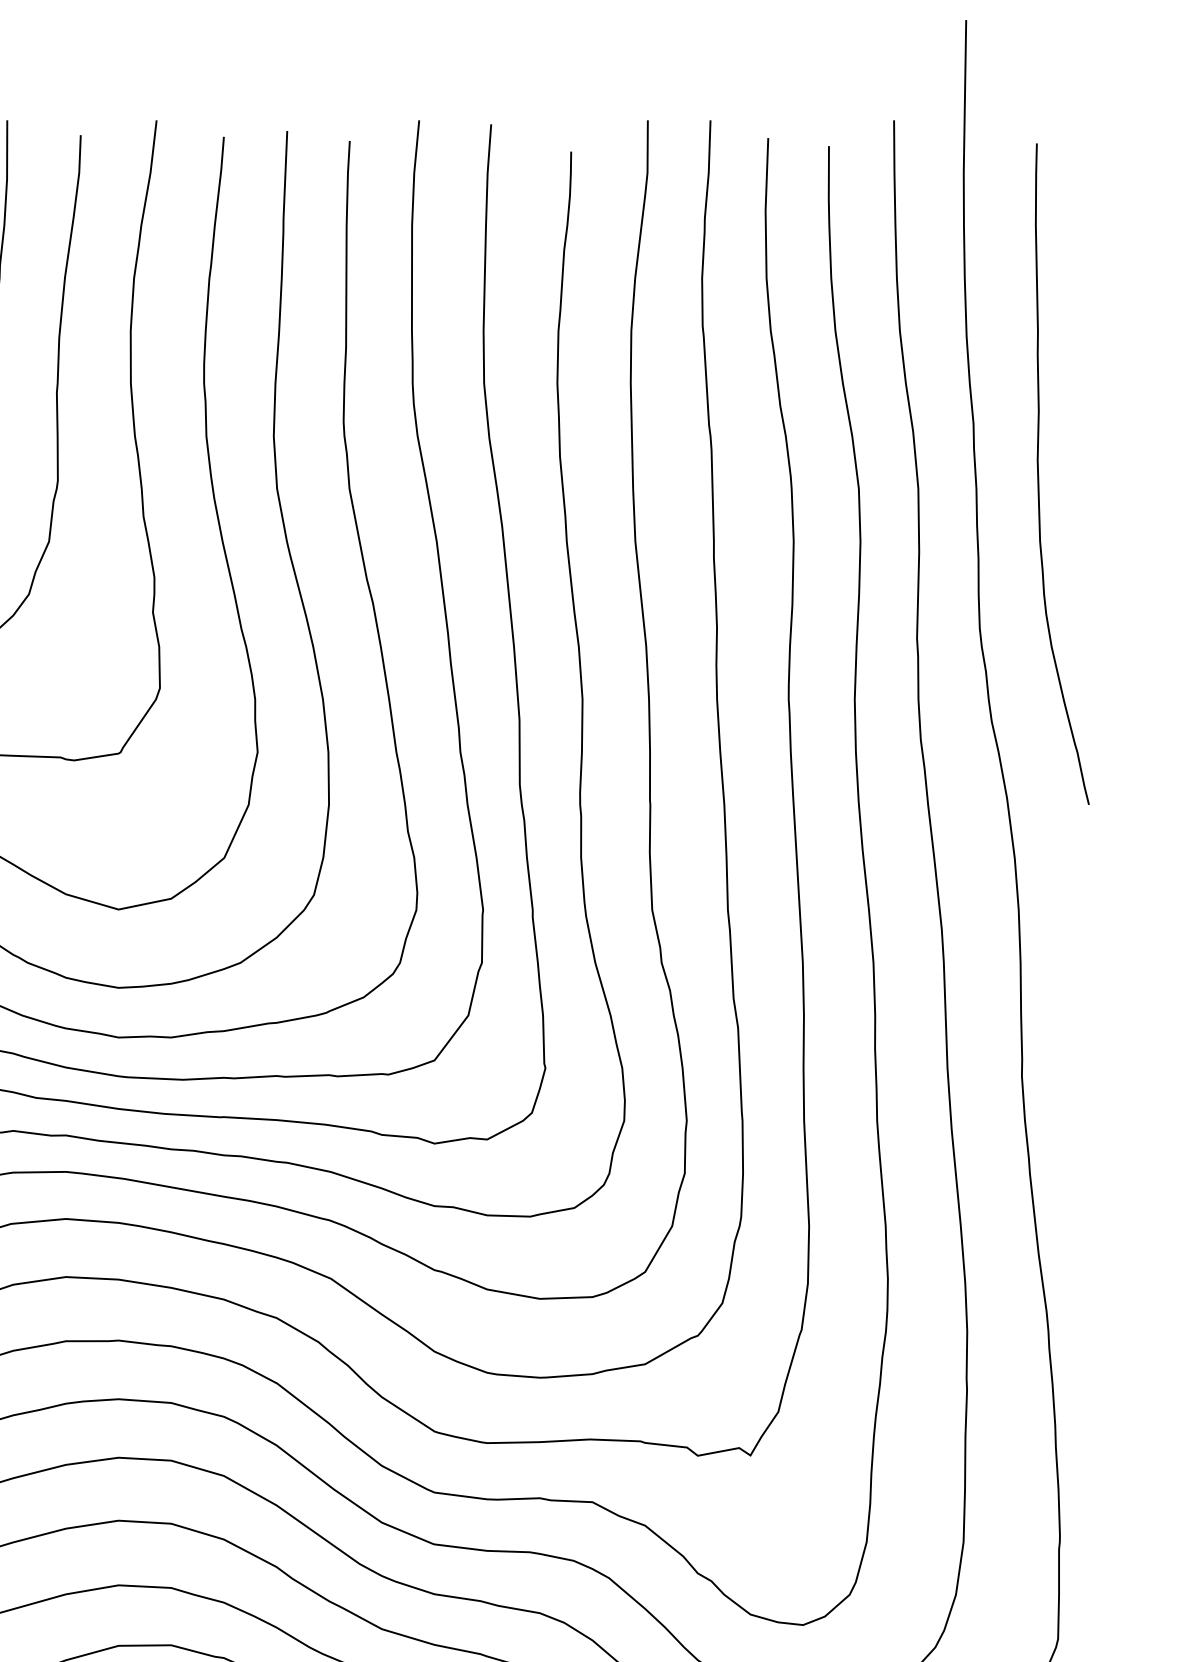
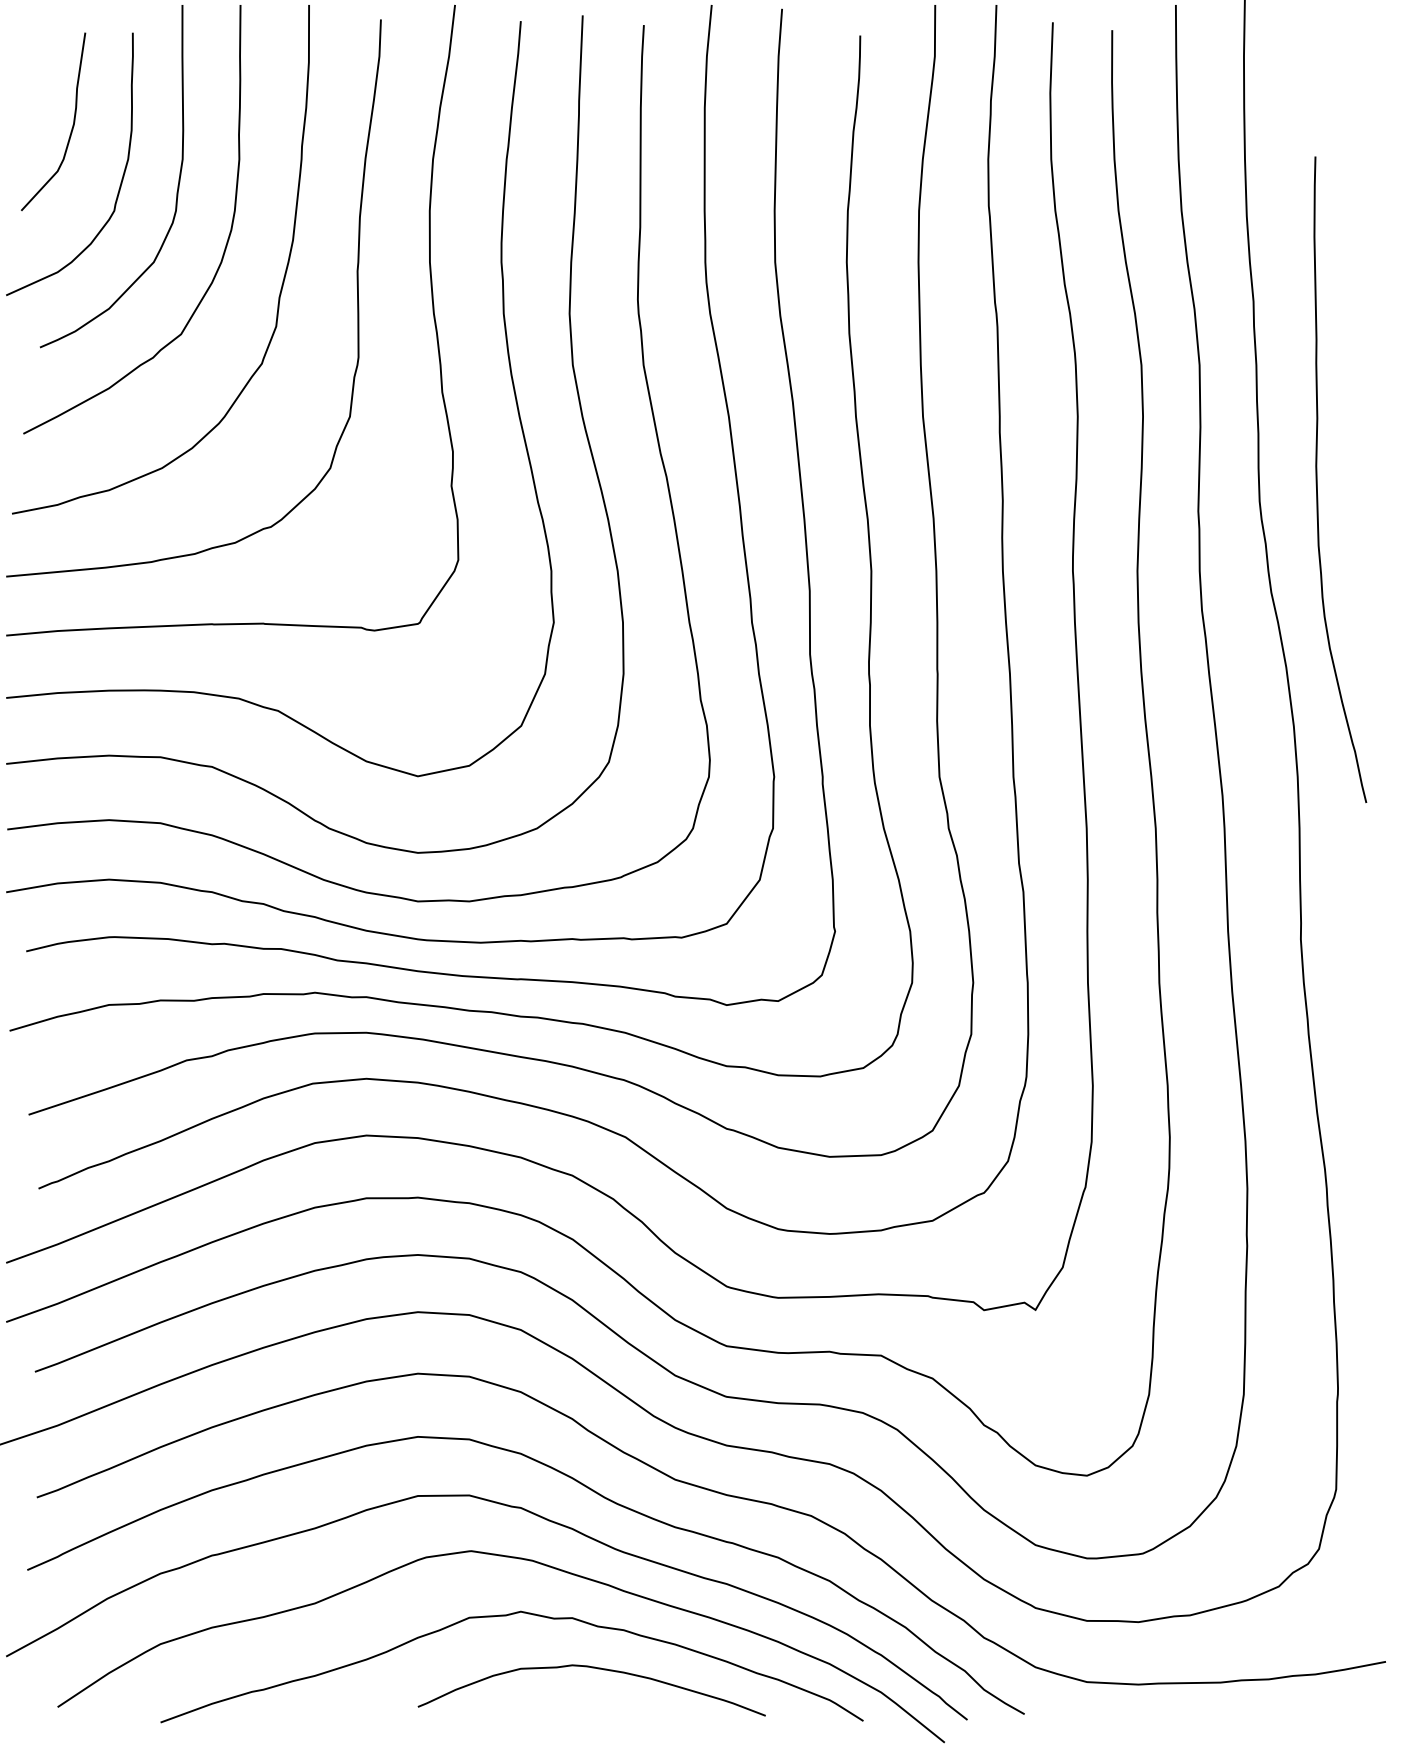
curve: (1038, 473) -> (1317, 479), moved

